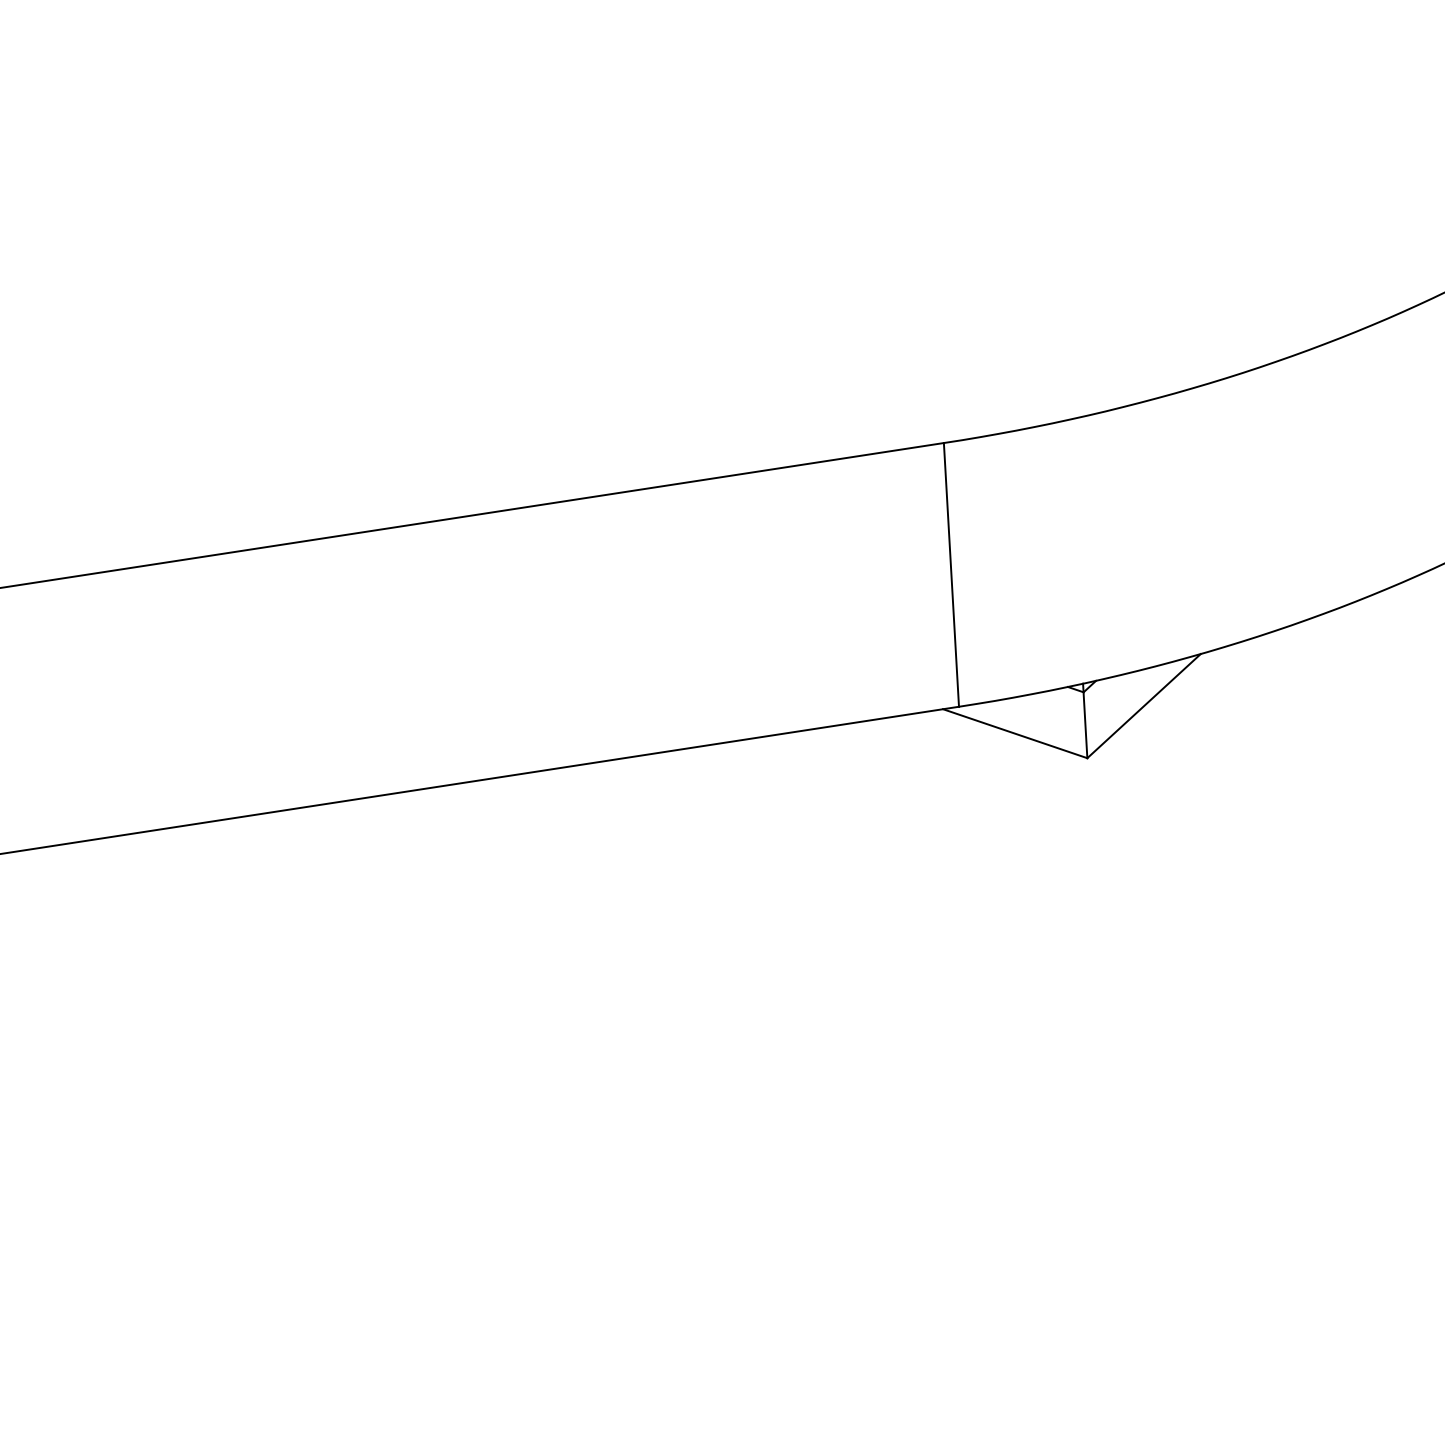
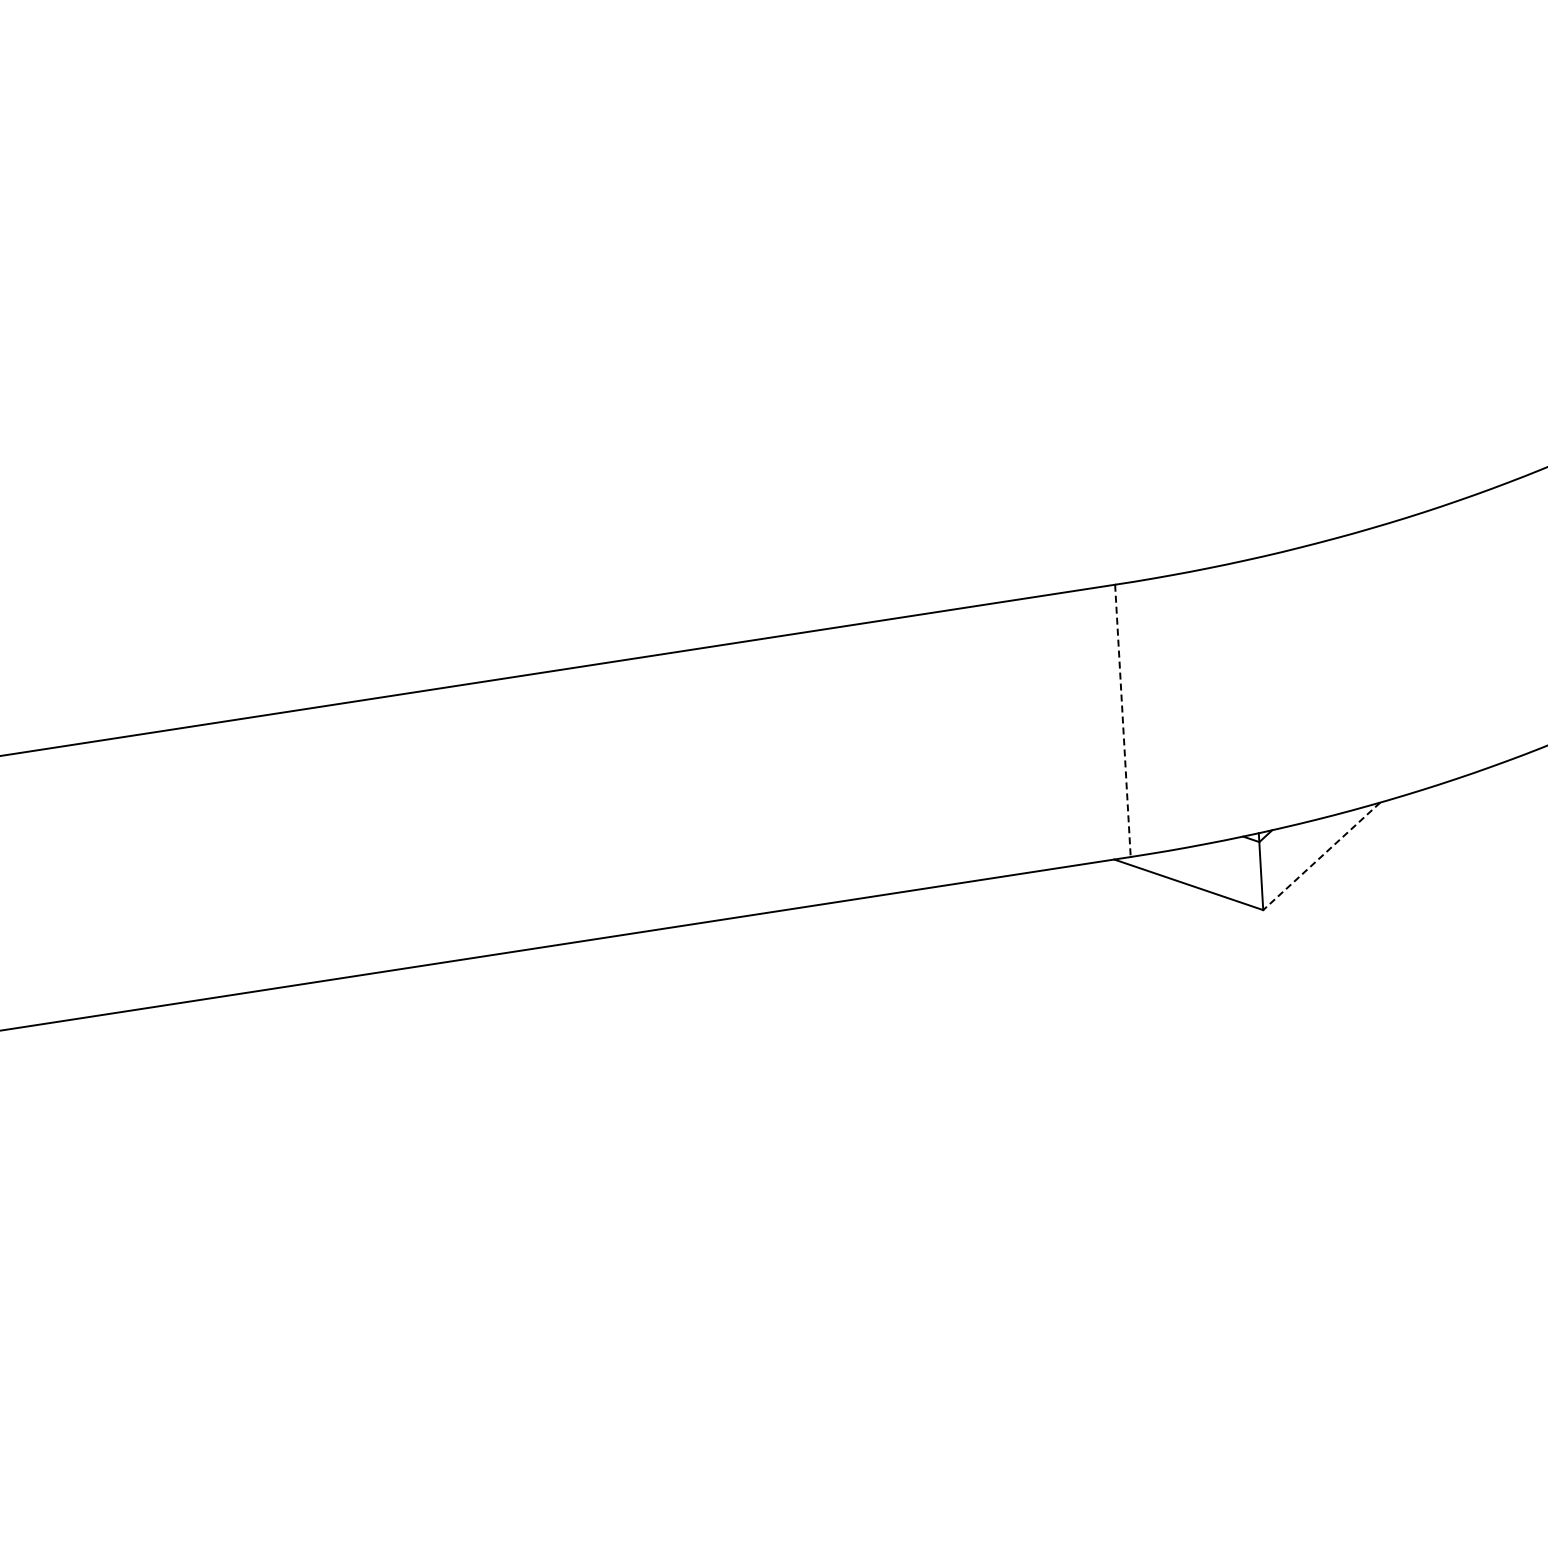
line: (951, 575) -> (1122, 721), solid -> dashed
line: (1143, 706) -> (1321, 856), solid -> dashed

